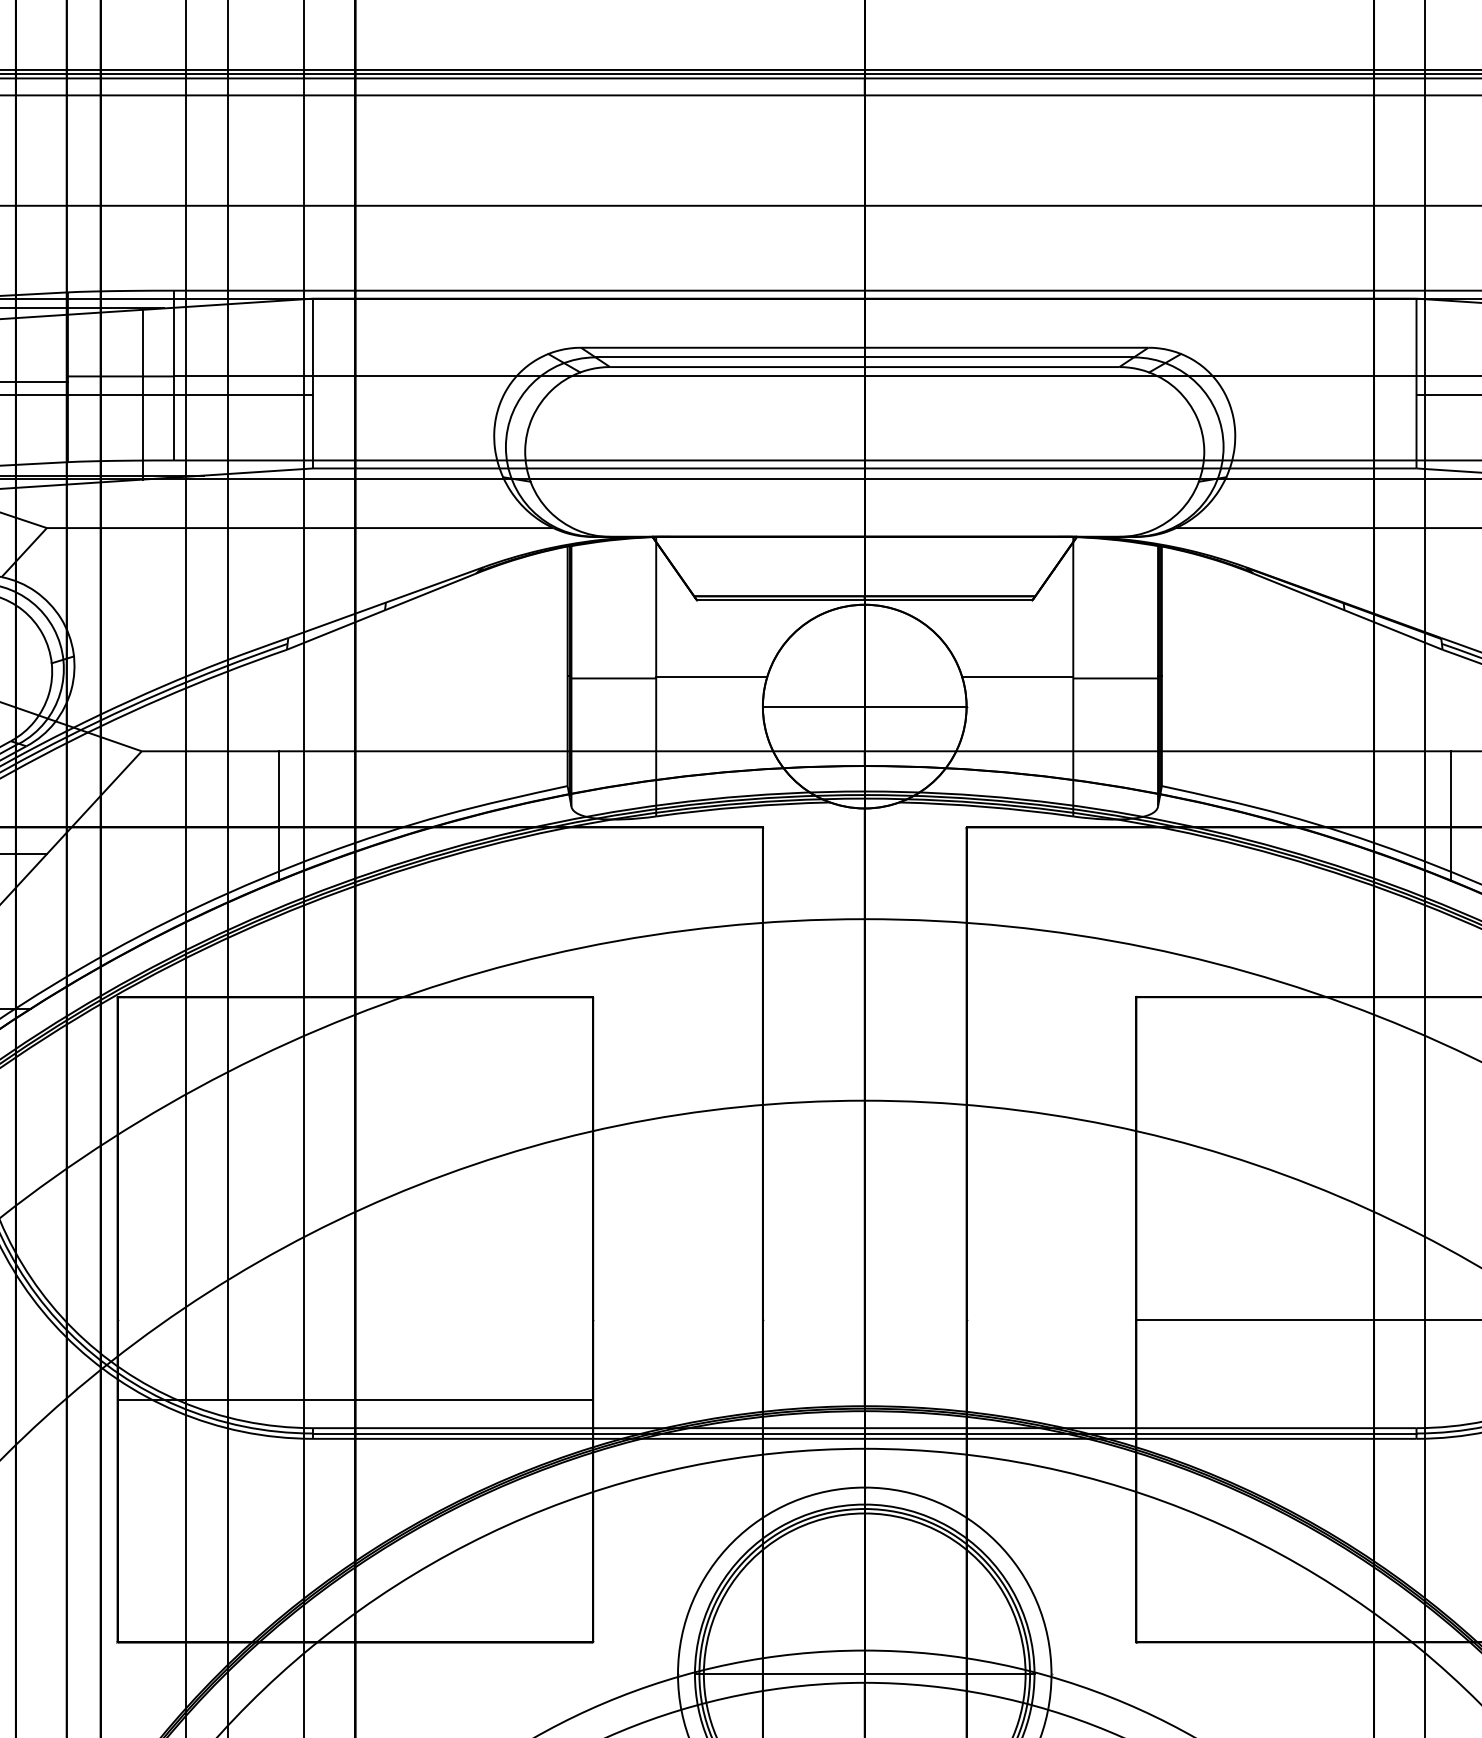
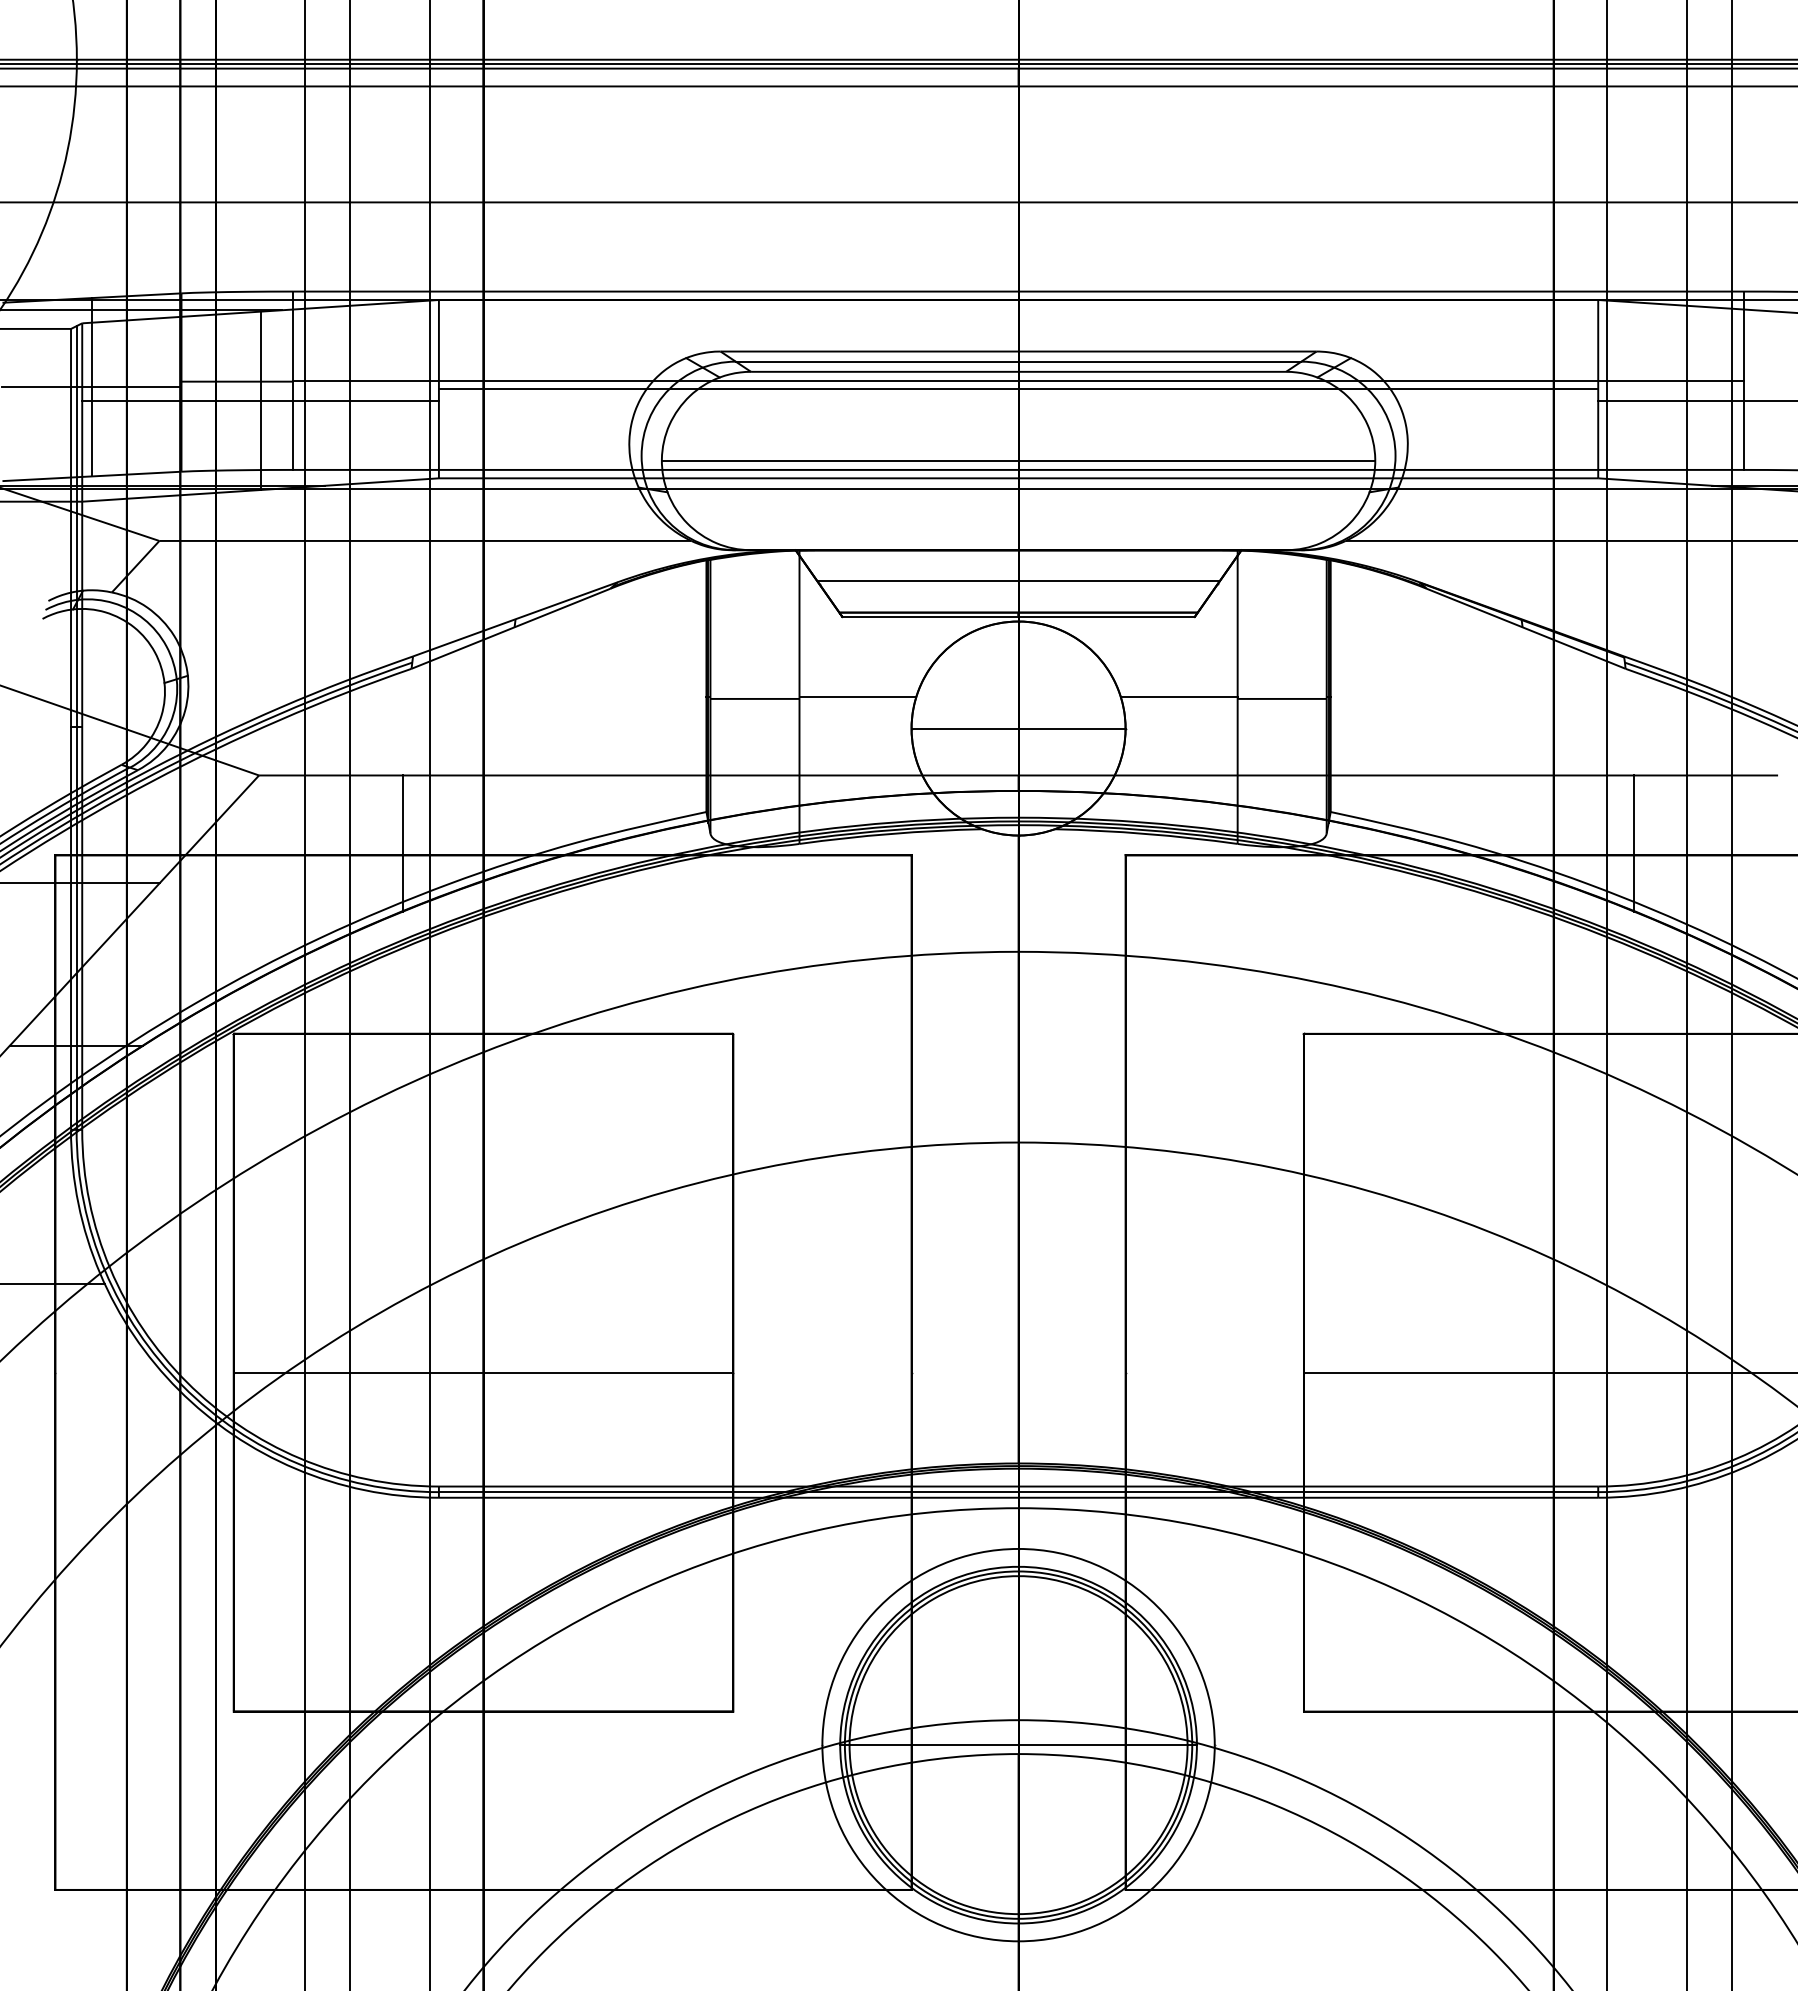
line: (864, 383) -> (1018, 389), added
line: (864, 452) -> (1018, 461), added
line: (864, 566) -> (1018, 581), added
line: (355, 1399) -> (483, 1372), moved

